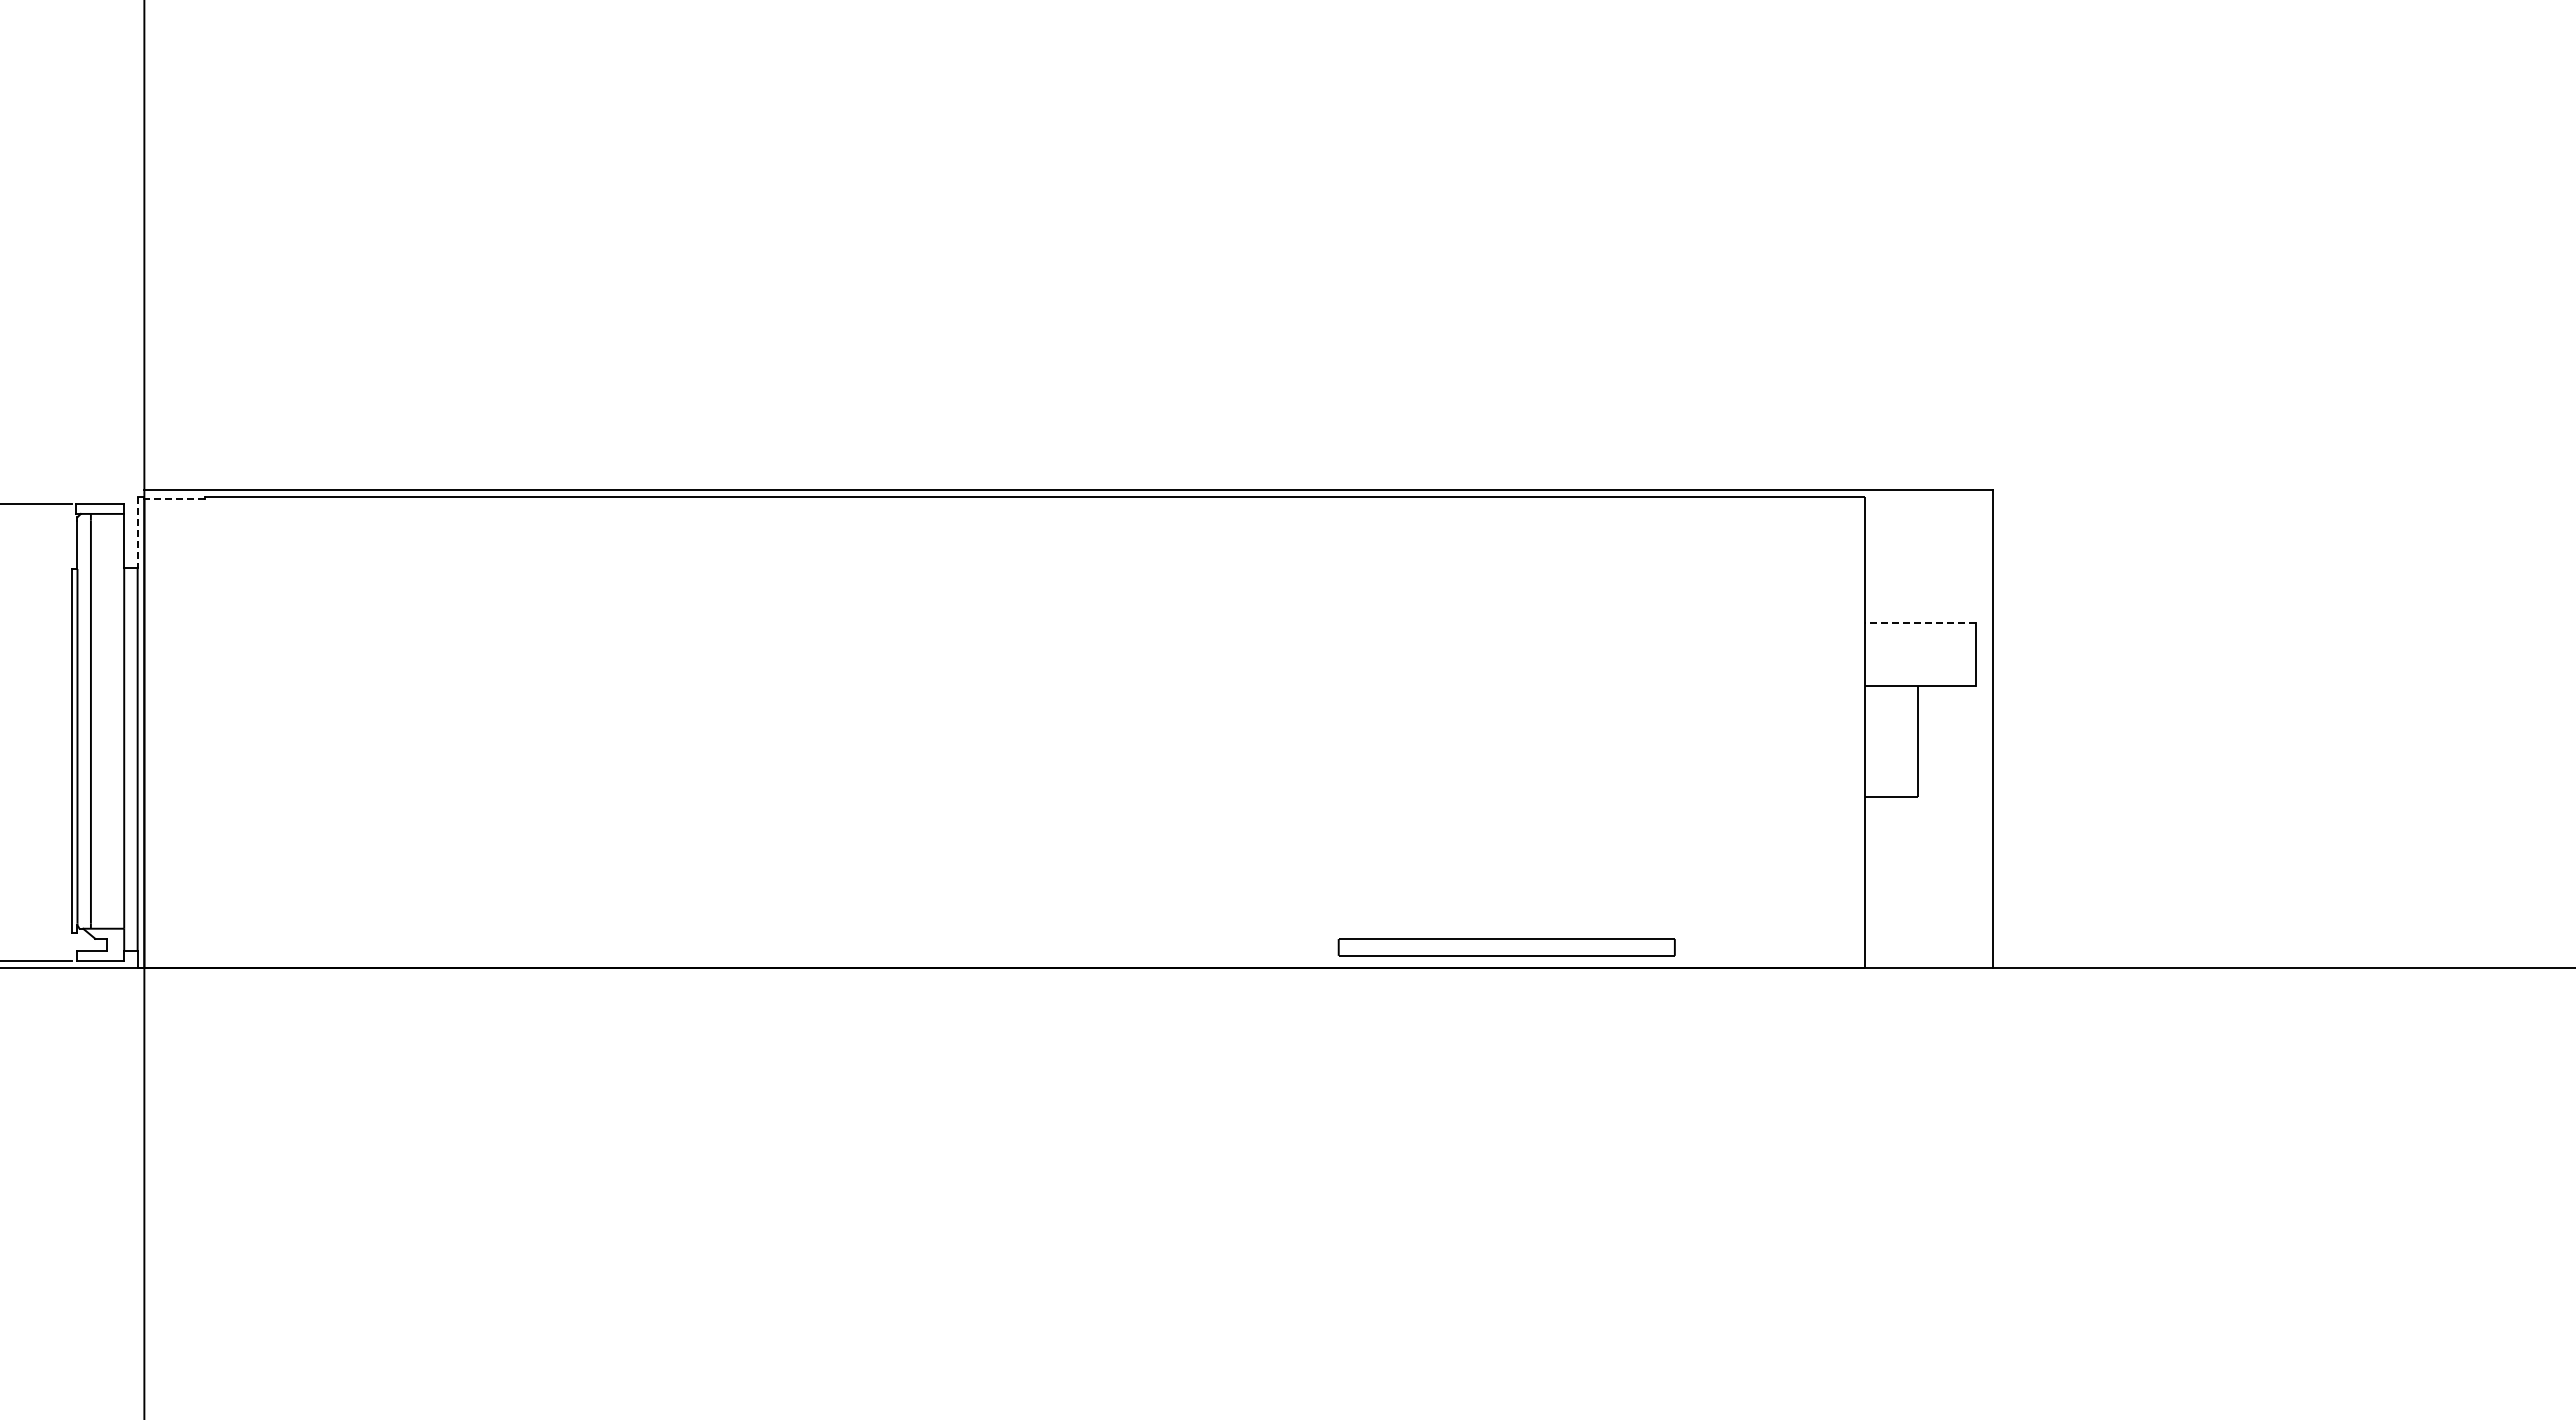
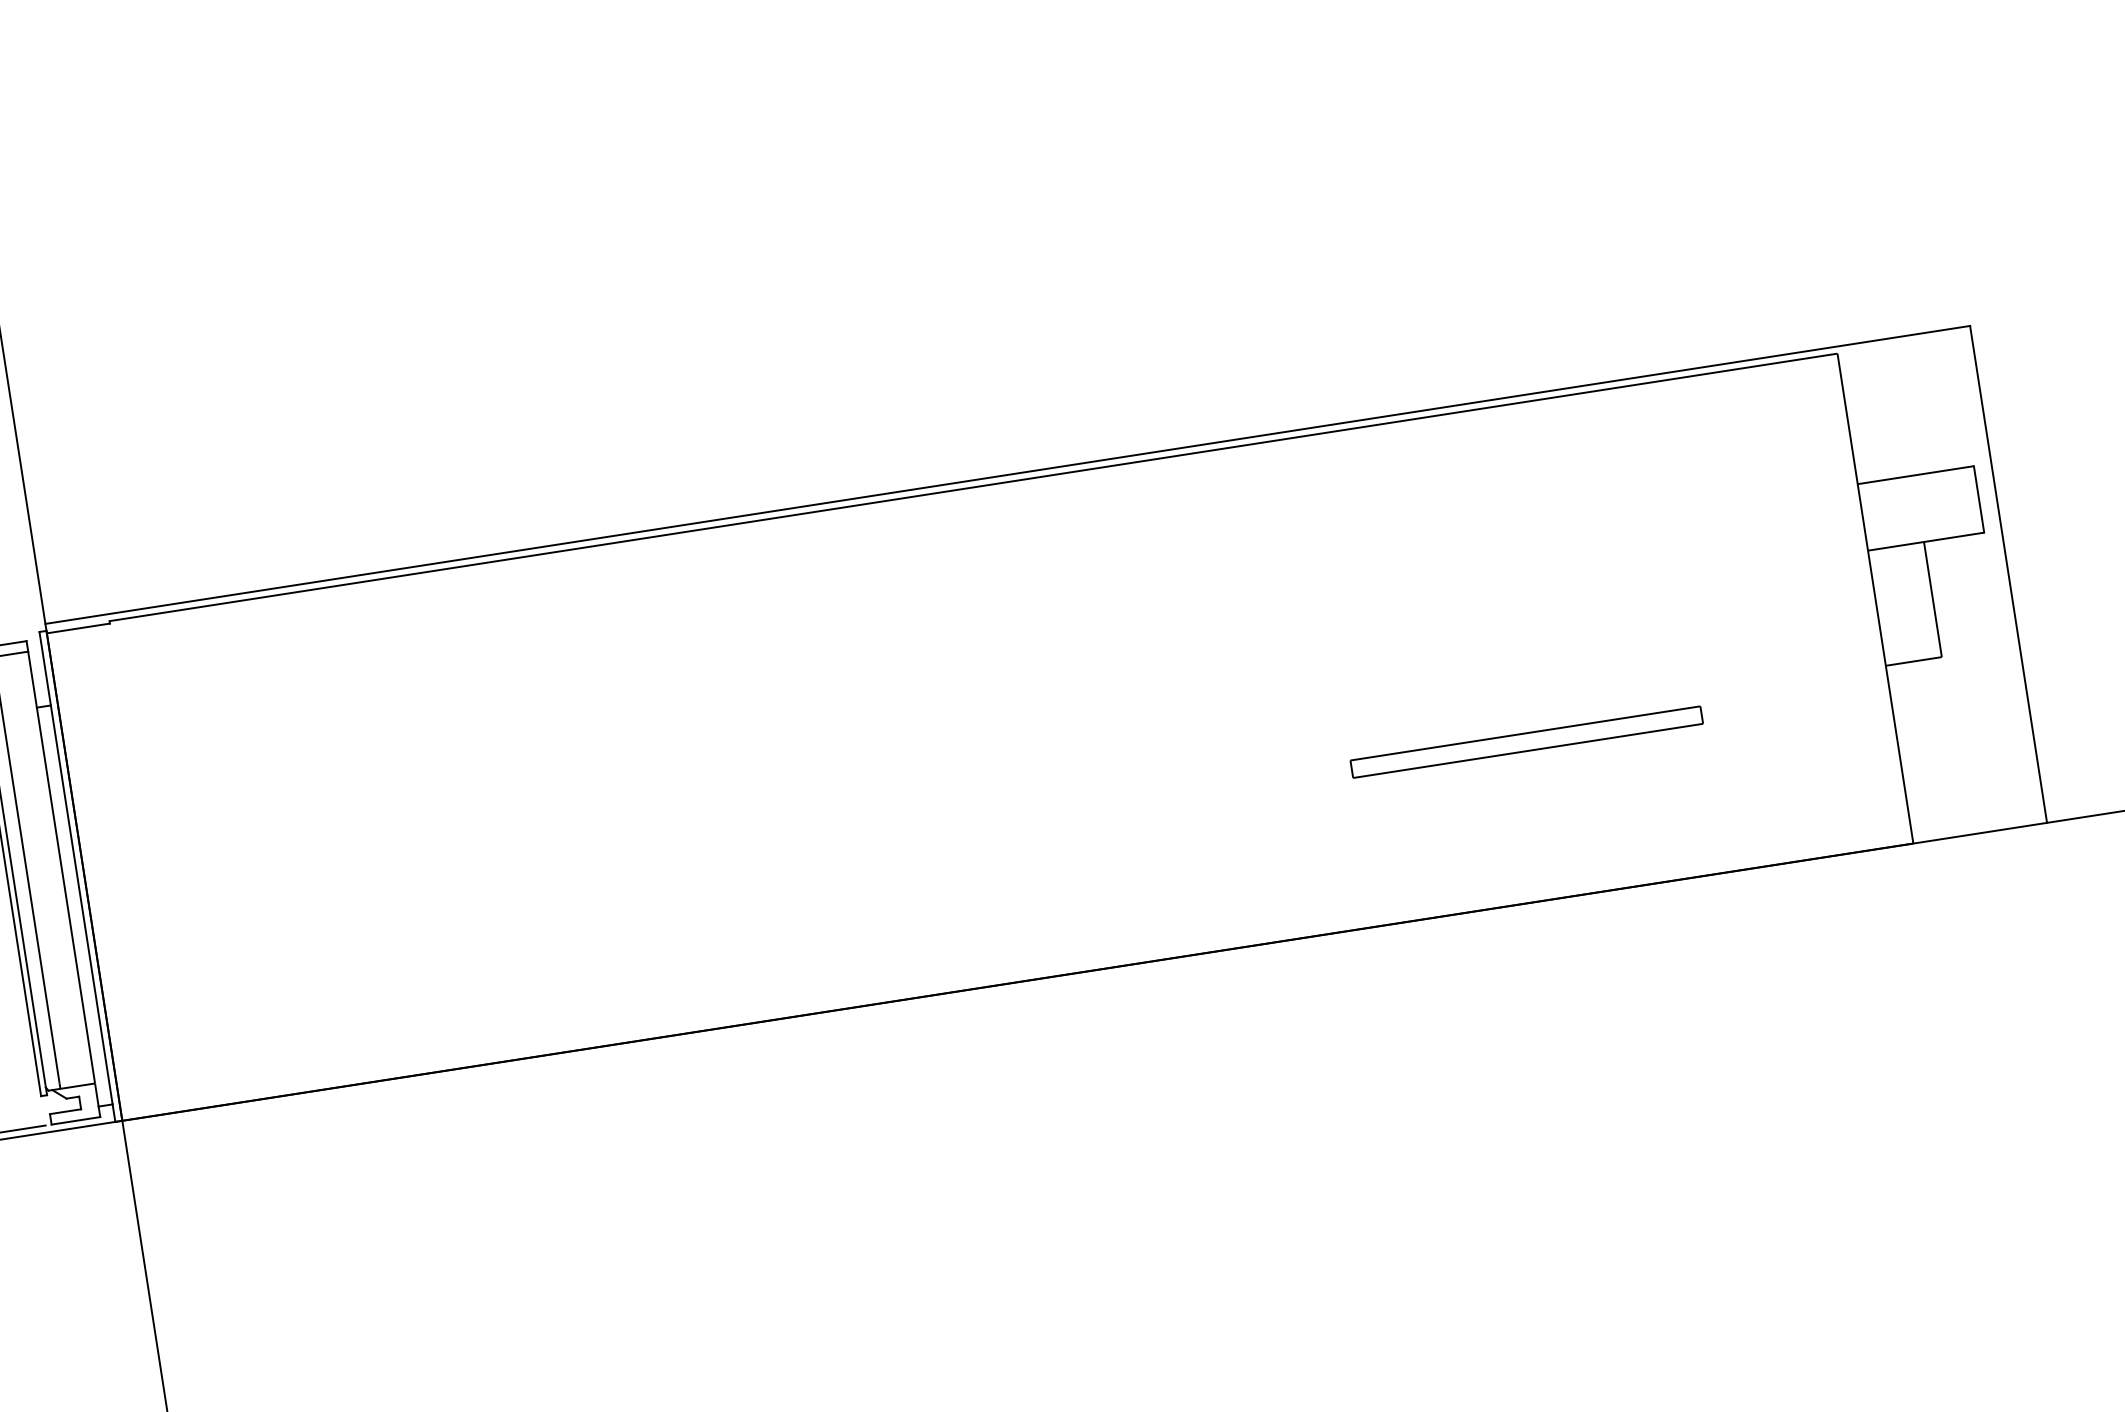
line: (174, 499) -> (78, 628), dashed -> solid
line: (137, 532) -> (45, 668), dashed -> solid
line: (1920, 622) -> (1915, 475), dashed -> solid
part: (1506, 947) -> (1526, 742), moved

